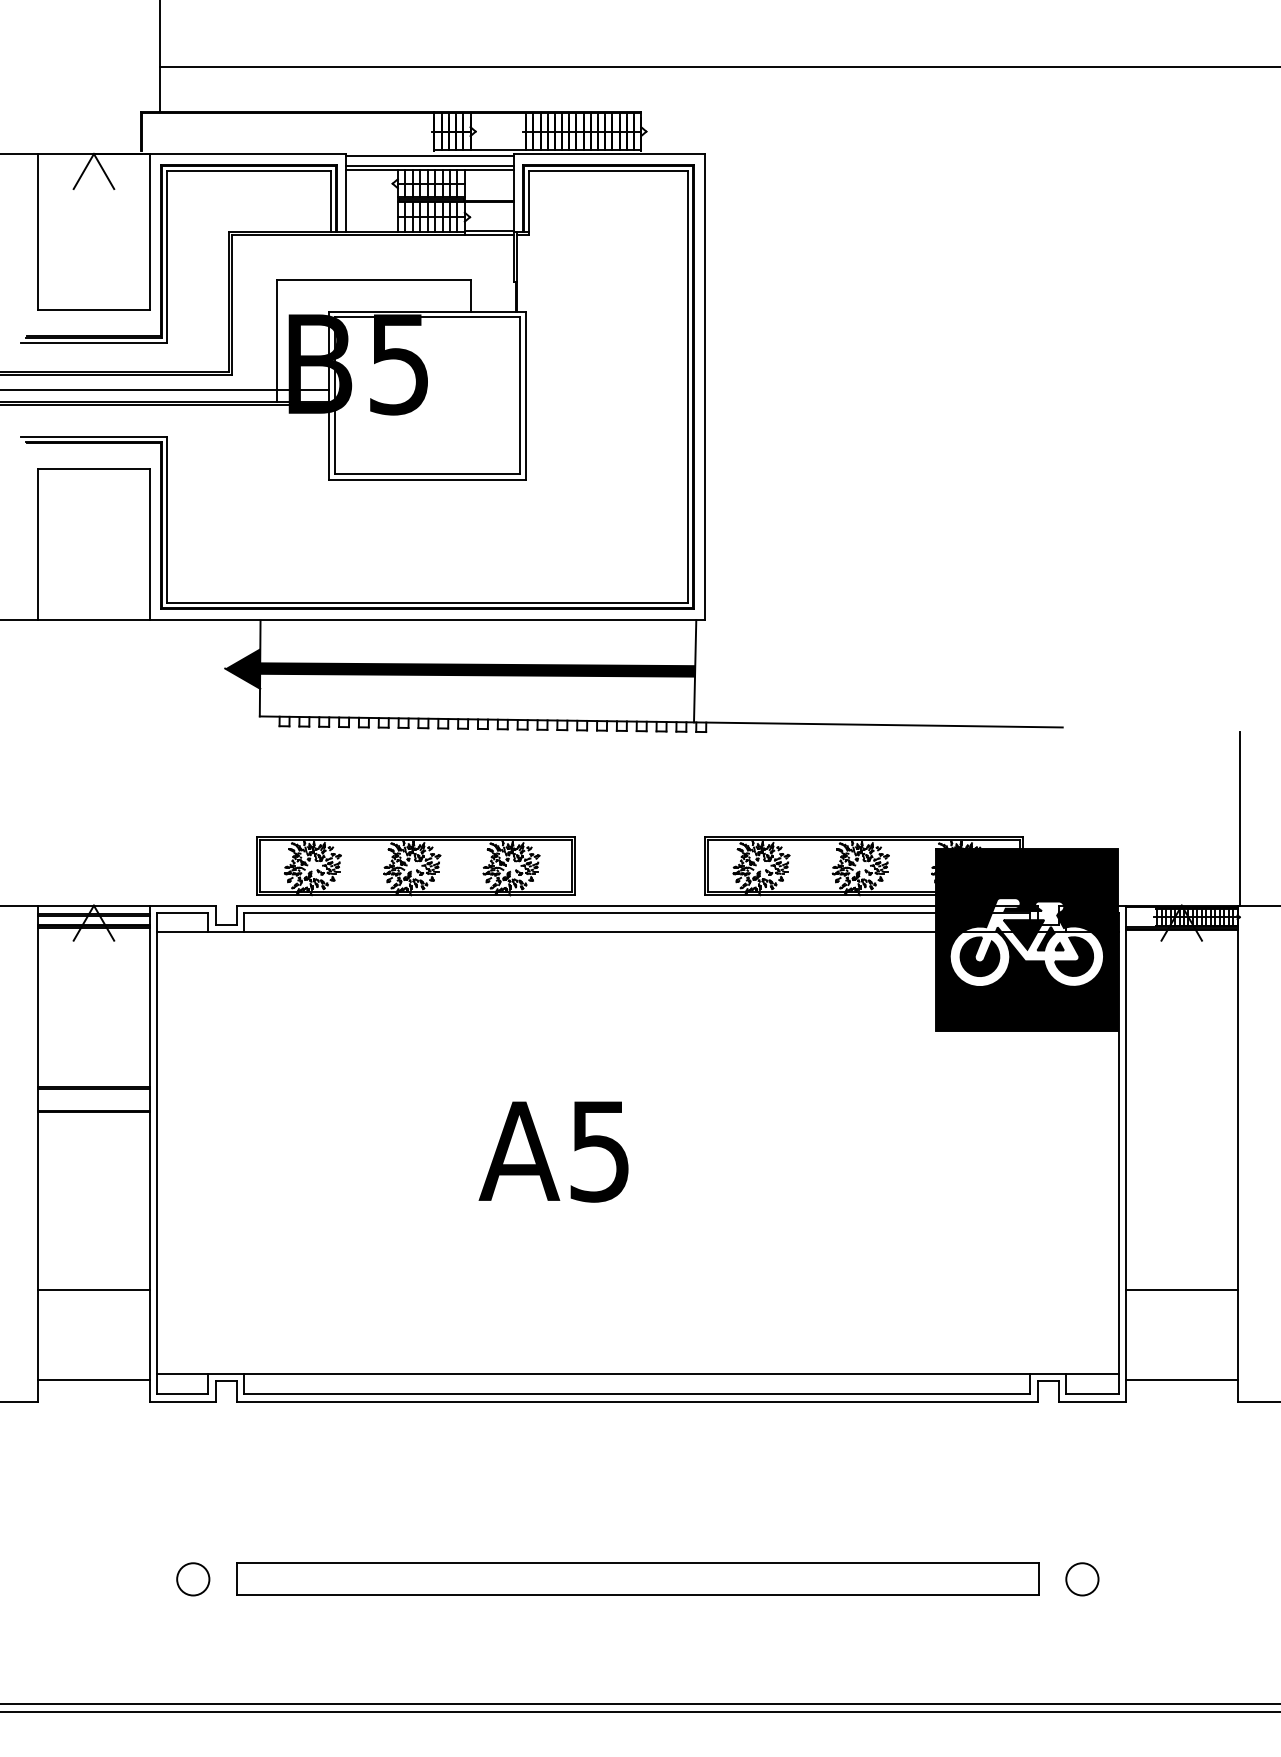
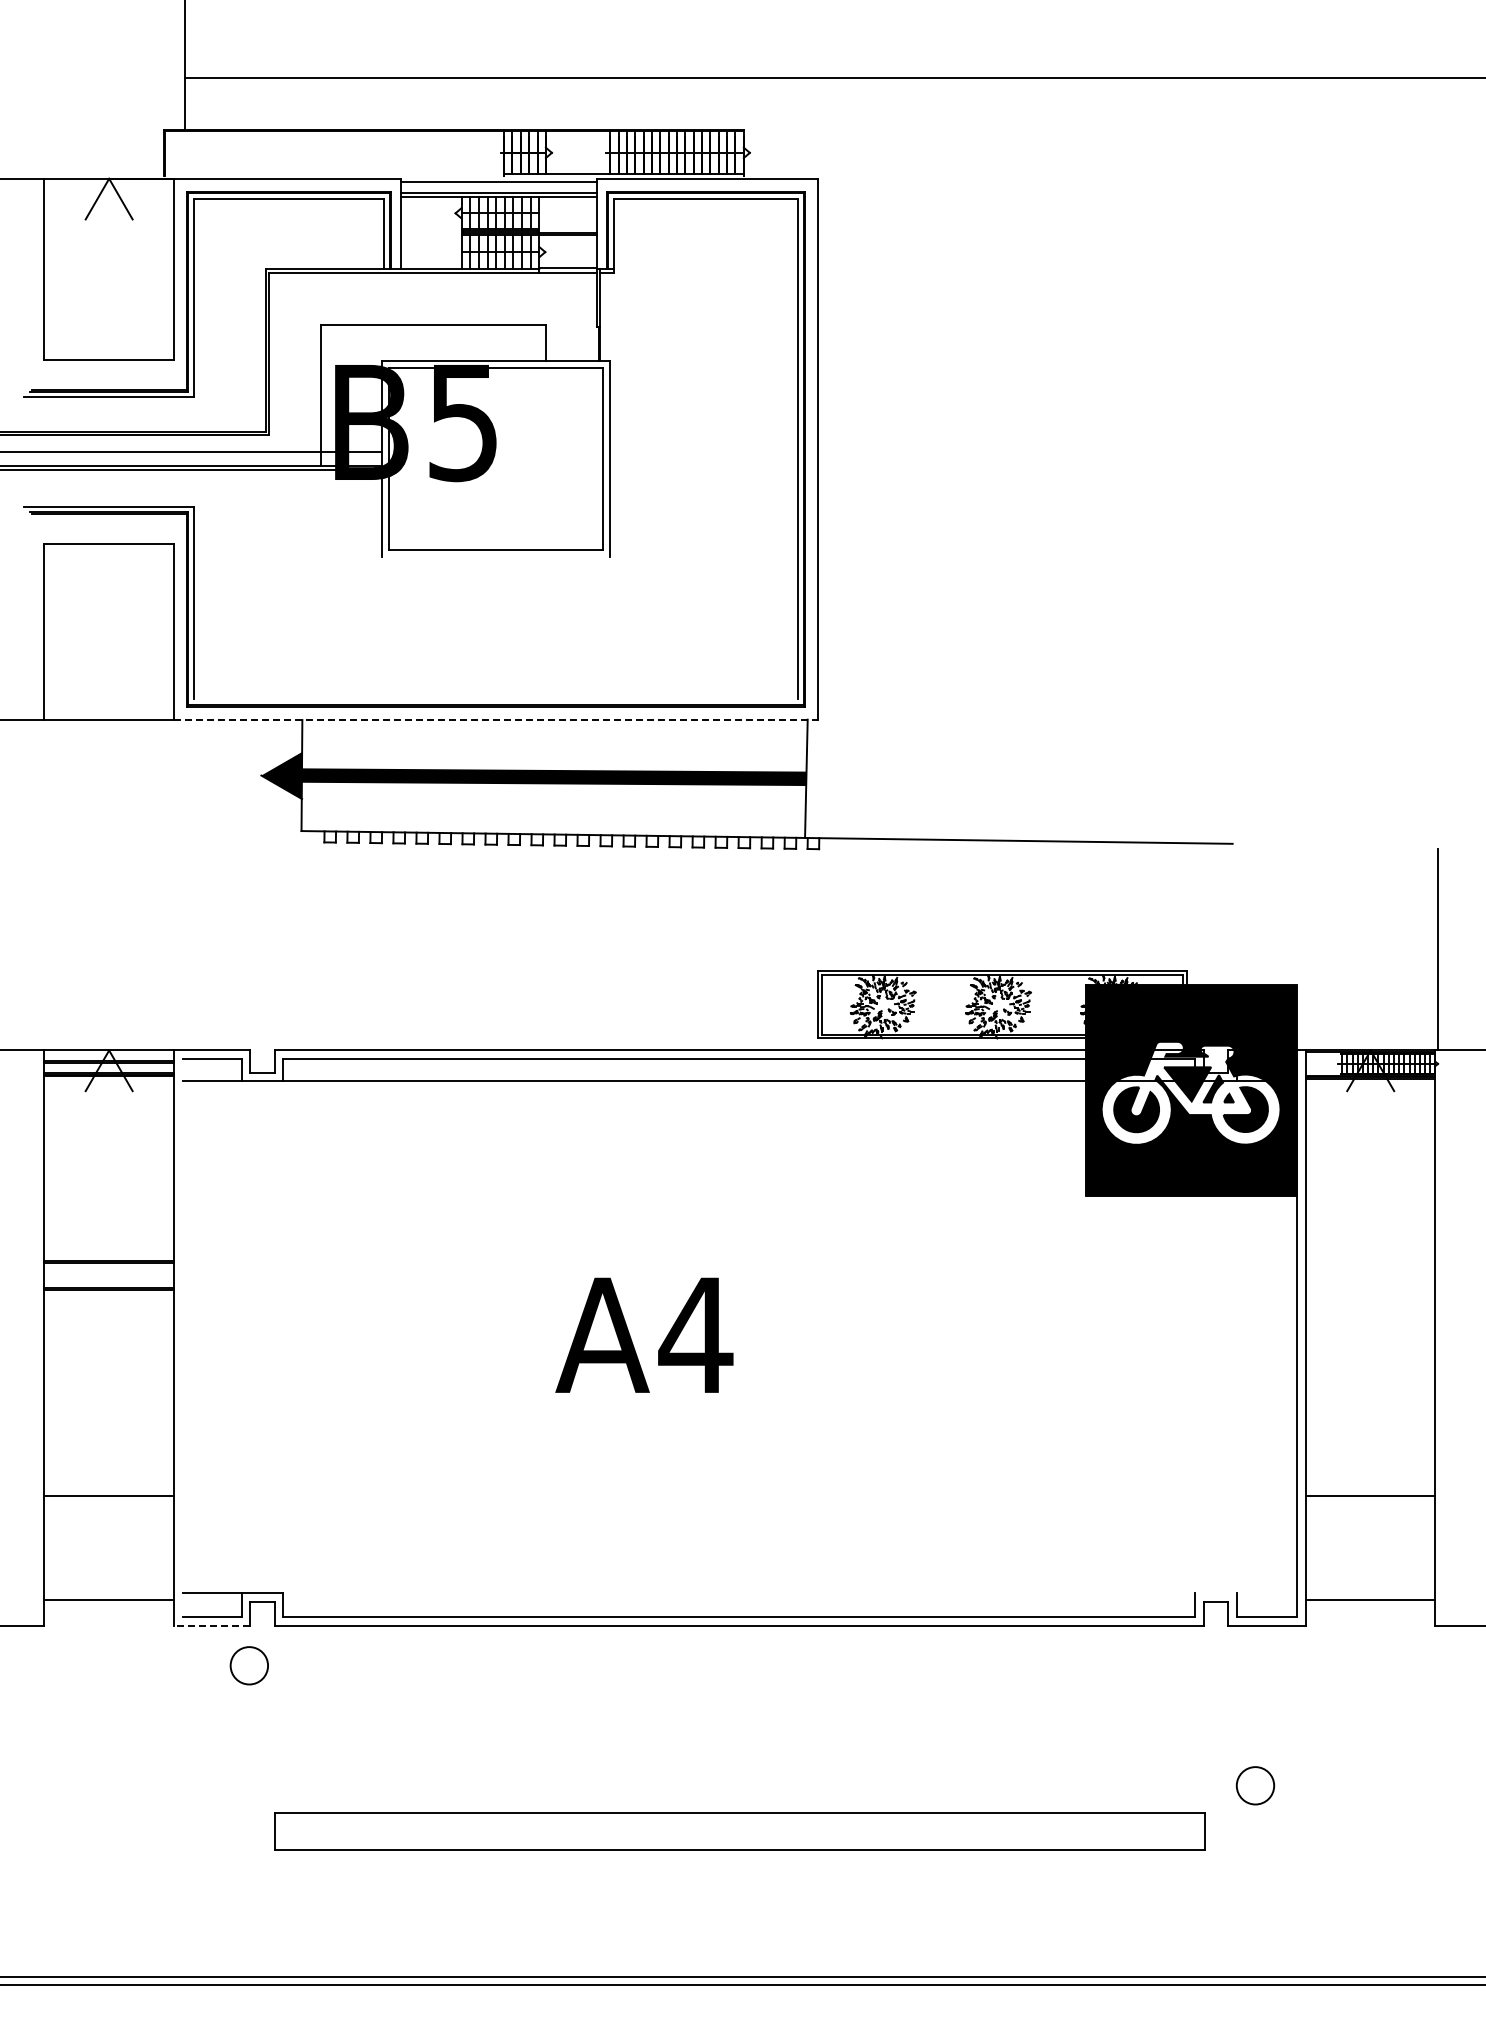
line: (427, 480) -> (496, 557), removed
line: (427, 602) -> (496, 699), removed
line: (427, 620) -> (496, 719), solid -> dashed
part: (415, 865) -> (482, 1004), removed
text: (599, 1151) -> (695, 1335), A5 -> A4
line: (157, 1154) -> (182, 1338), removed
line: (681, 1373) -> (790, 1593), removed
line: (182, 1401) -> (211, 1625), solid -> dashed
circle: (192, 1579) -> (248, 1665), moved
circle: (1082, 1579) -> (1255, 1785), moved

